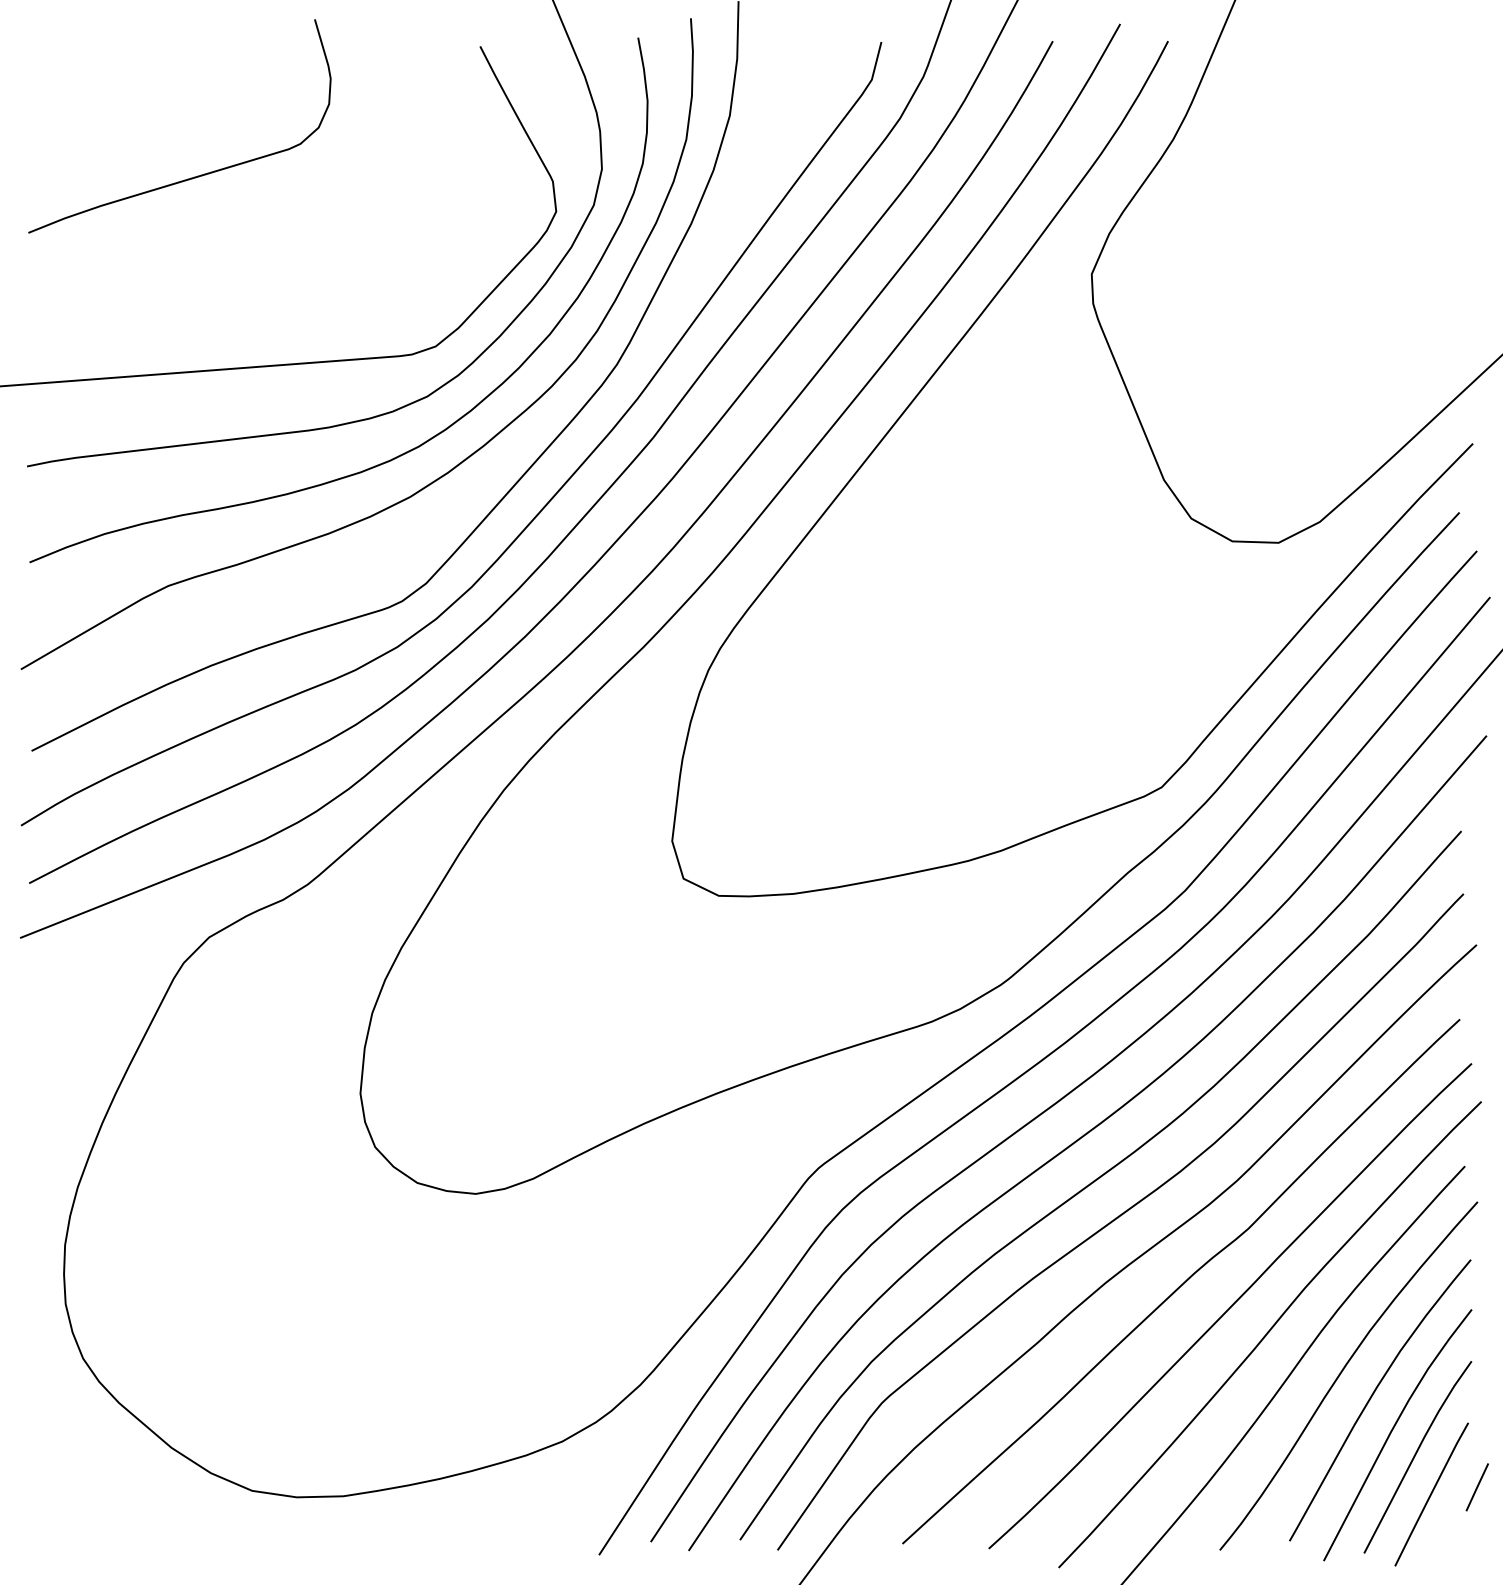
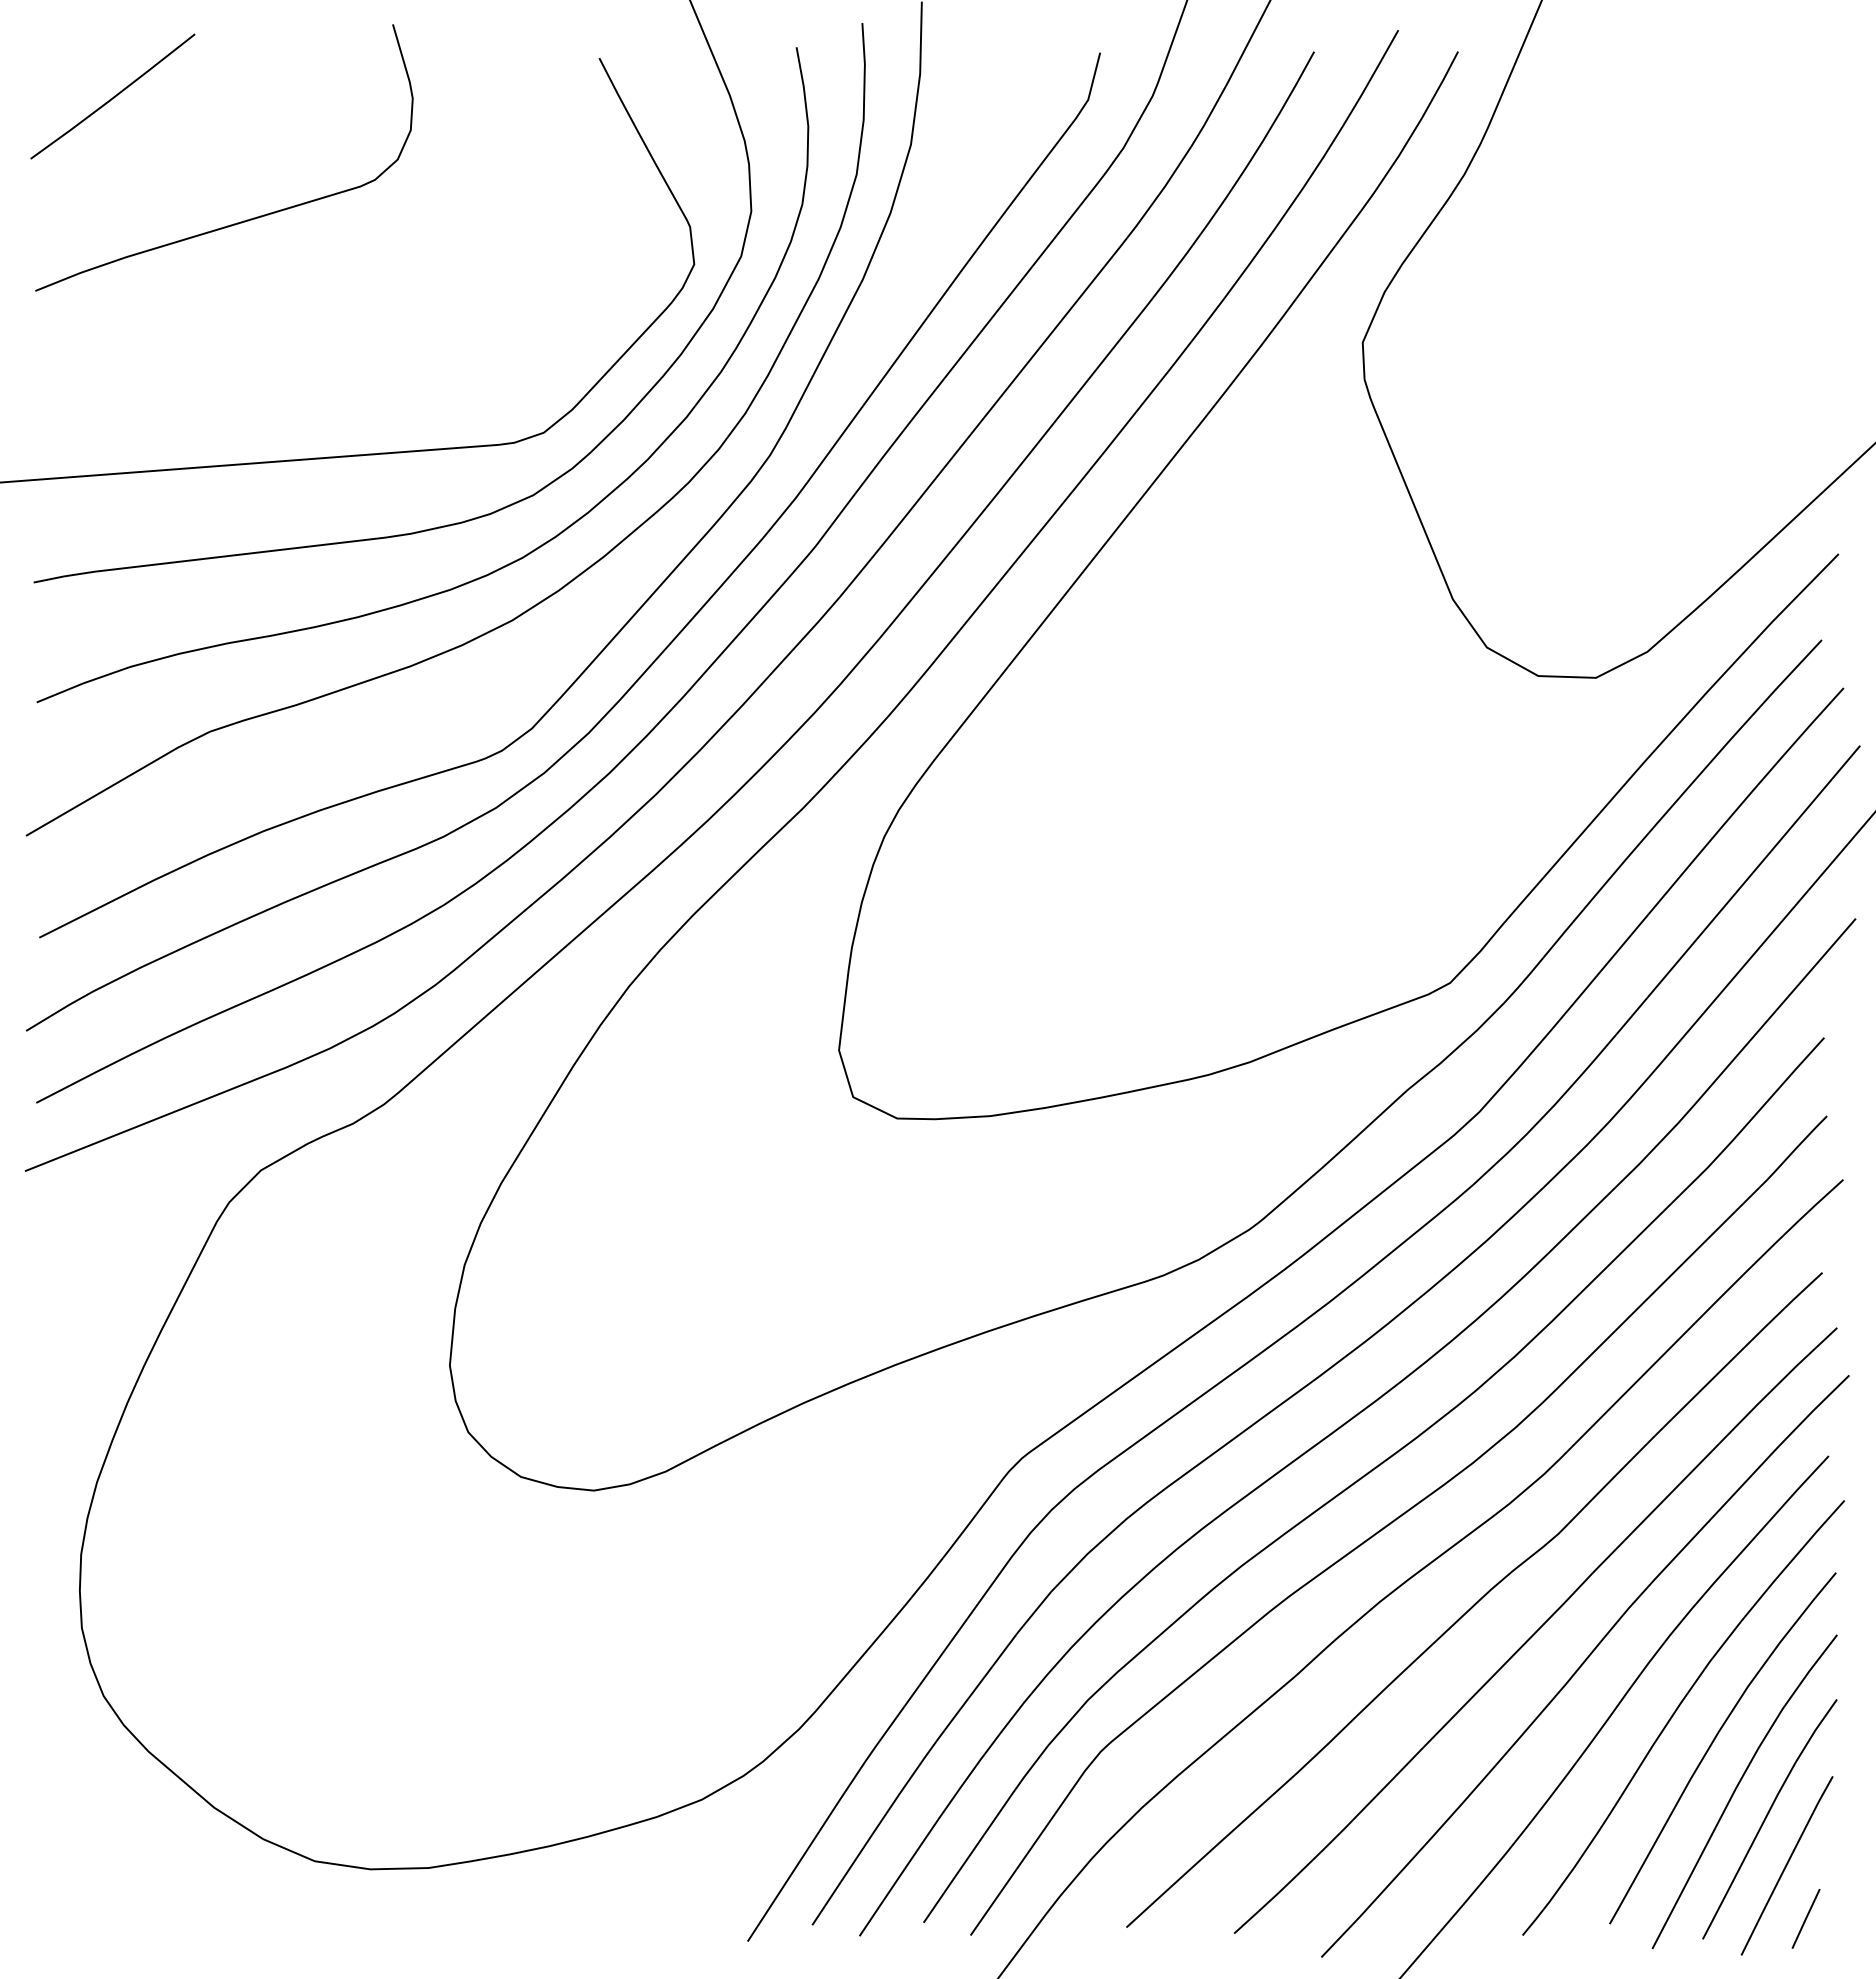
line: (90, 77) -> (113, 96), added
line: (1476, 1487) -> (1805, 1918), moved

